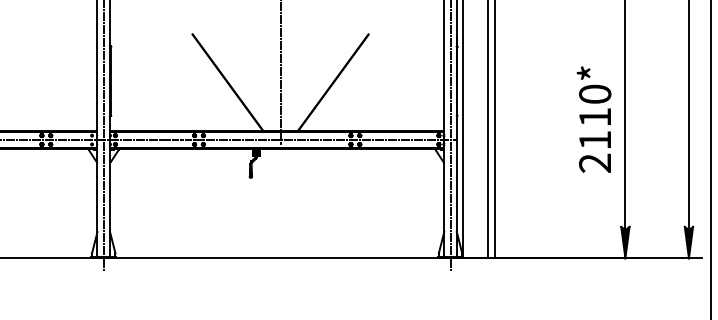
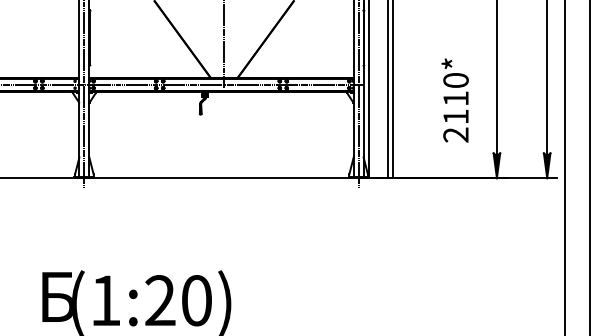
text: (593, 119) -> (454, 100), moved

